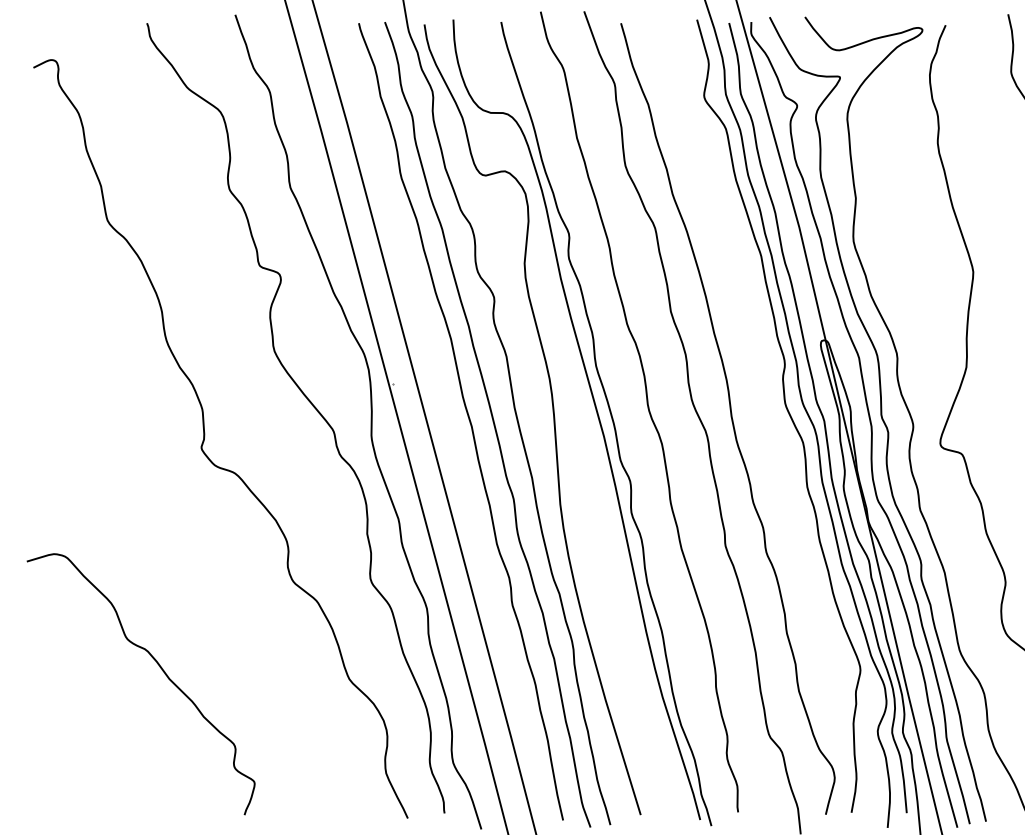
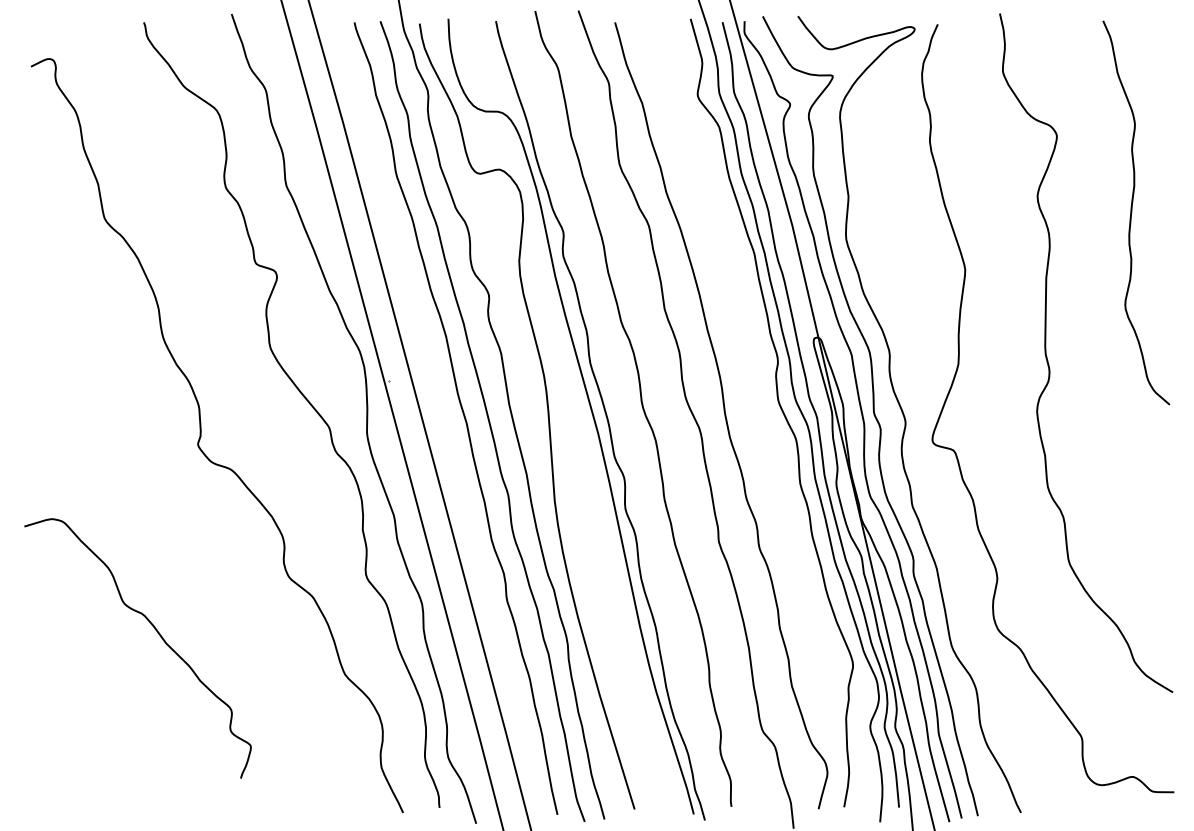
curve: (160, 669) -> (157, 633), moved

